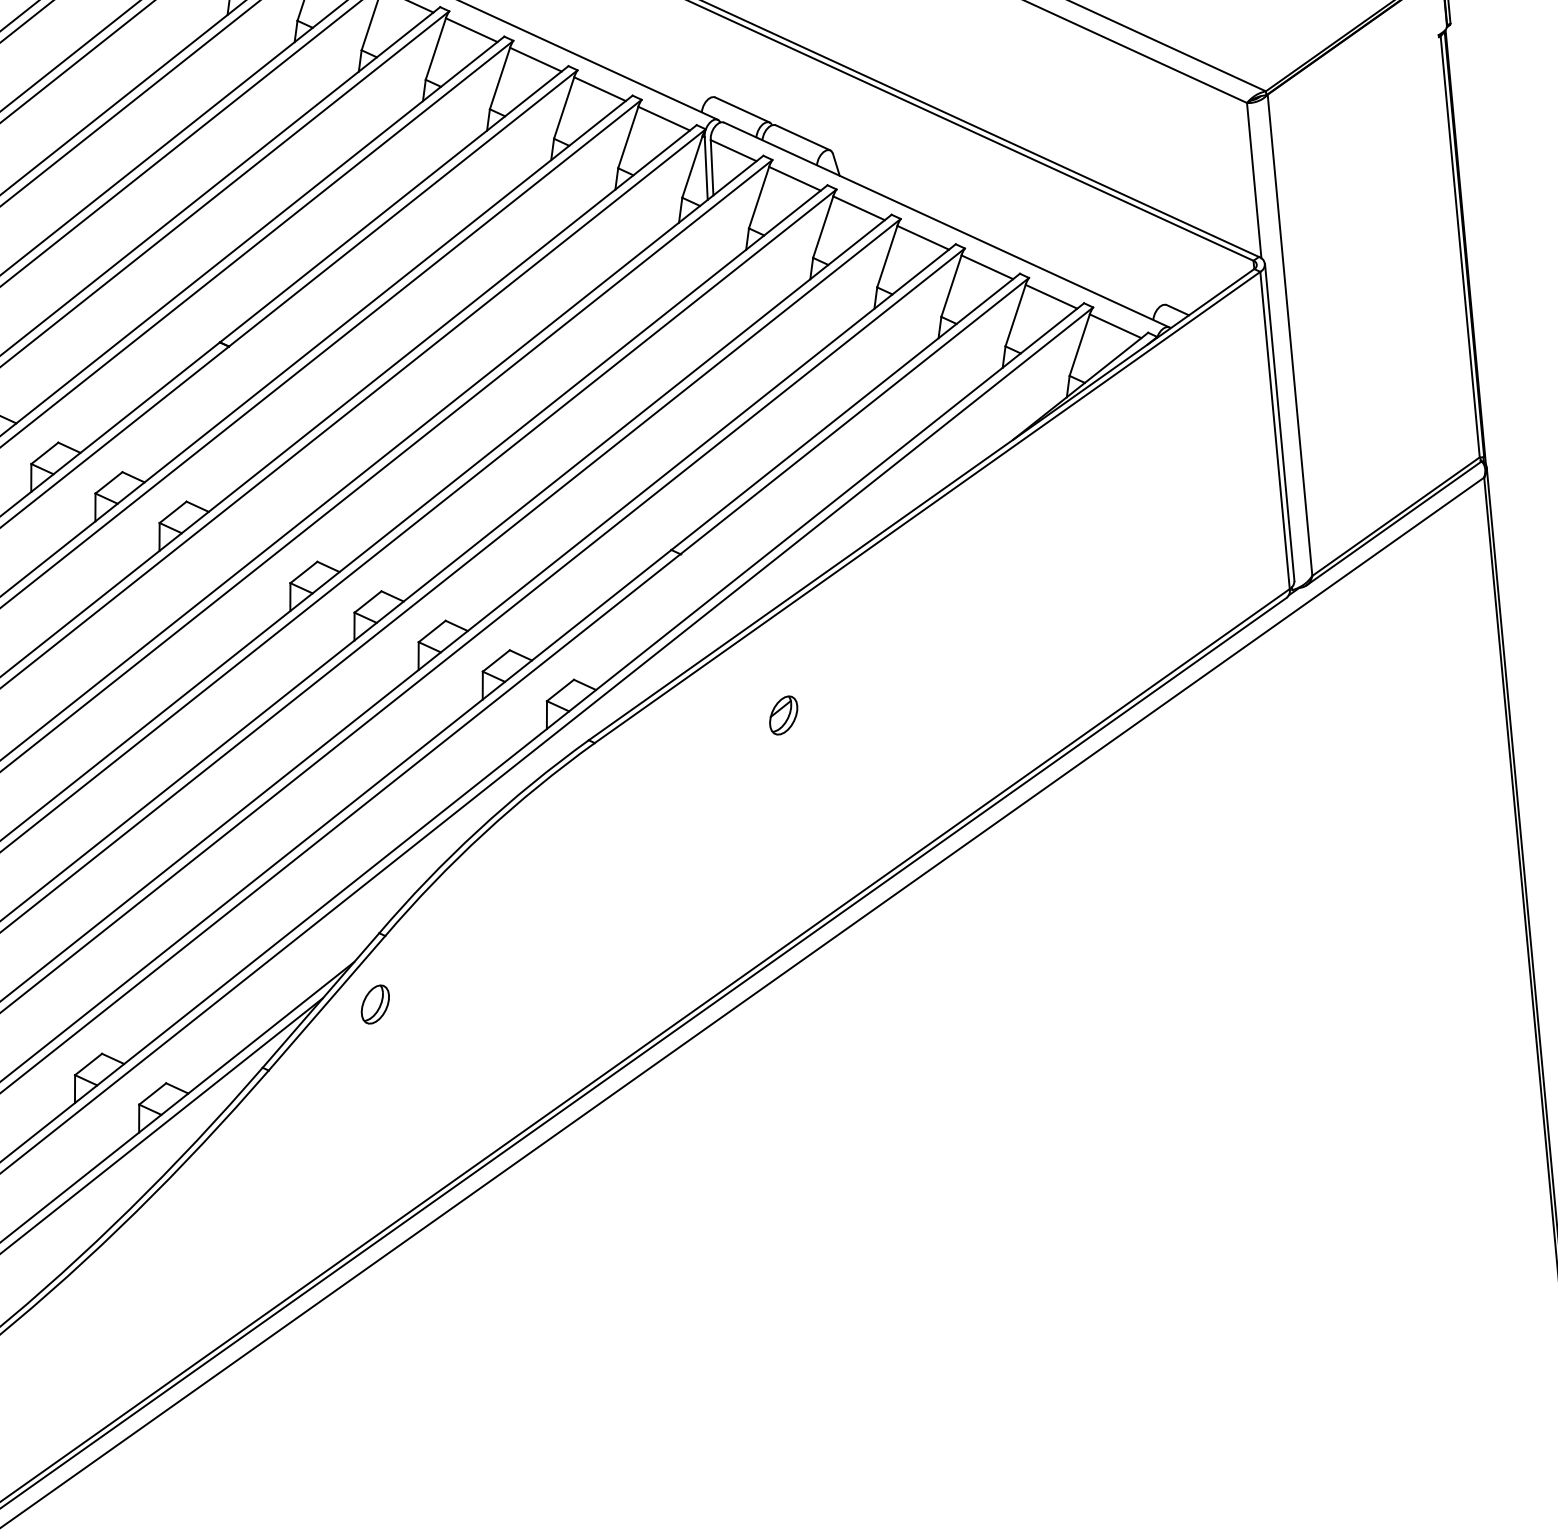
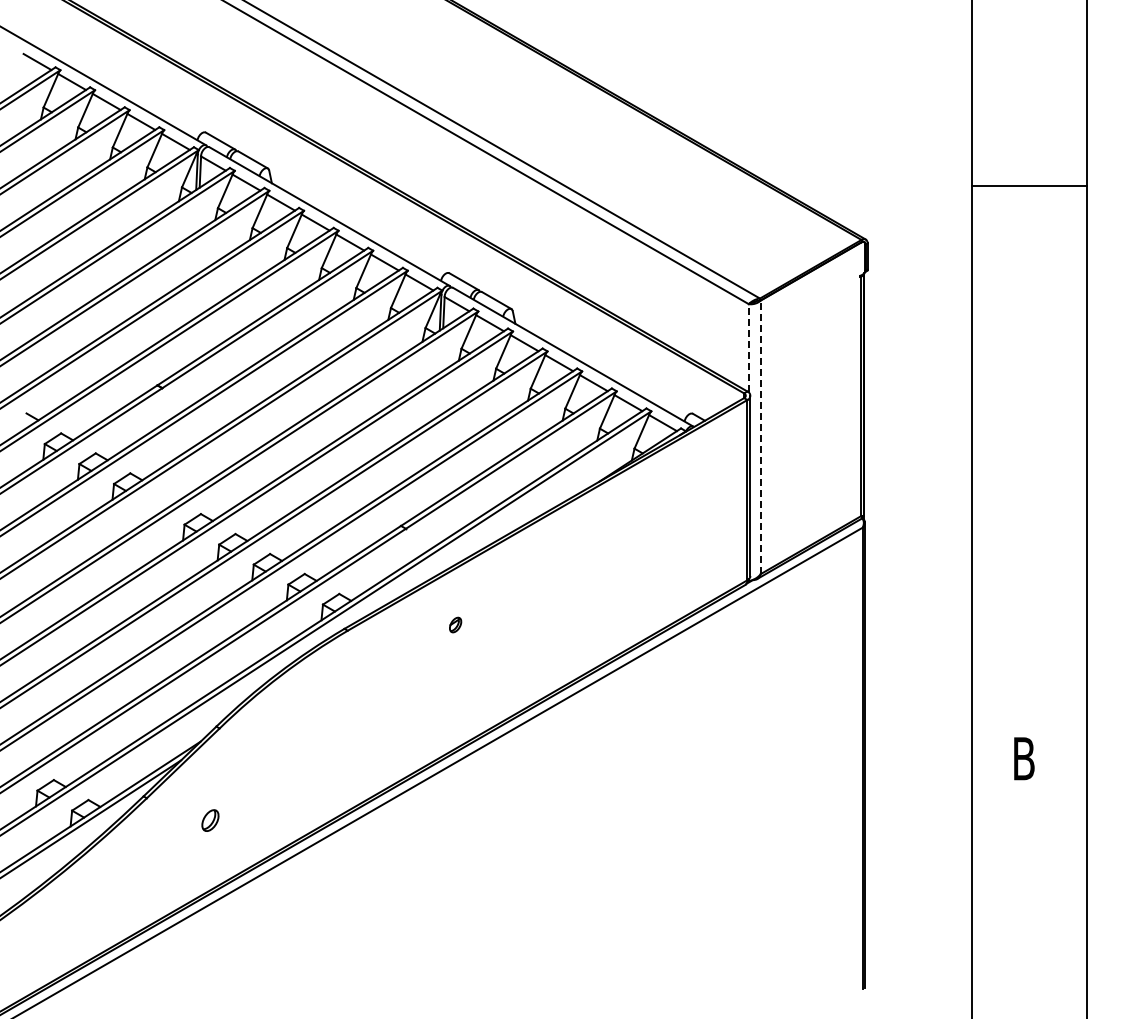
line: (1253, 179) -> (748, 347), solid -> dashed
line: (1289, 335) -> (760, 437), solid -> dashed
part: (783, 714) -> (455, 624), size x0.7
part: (375, 1004) -> (210, 820), moved

